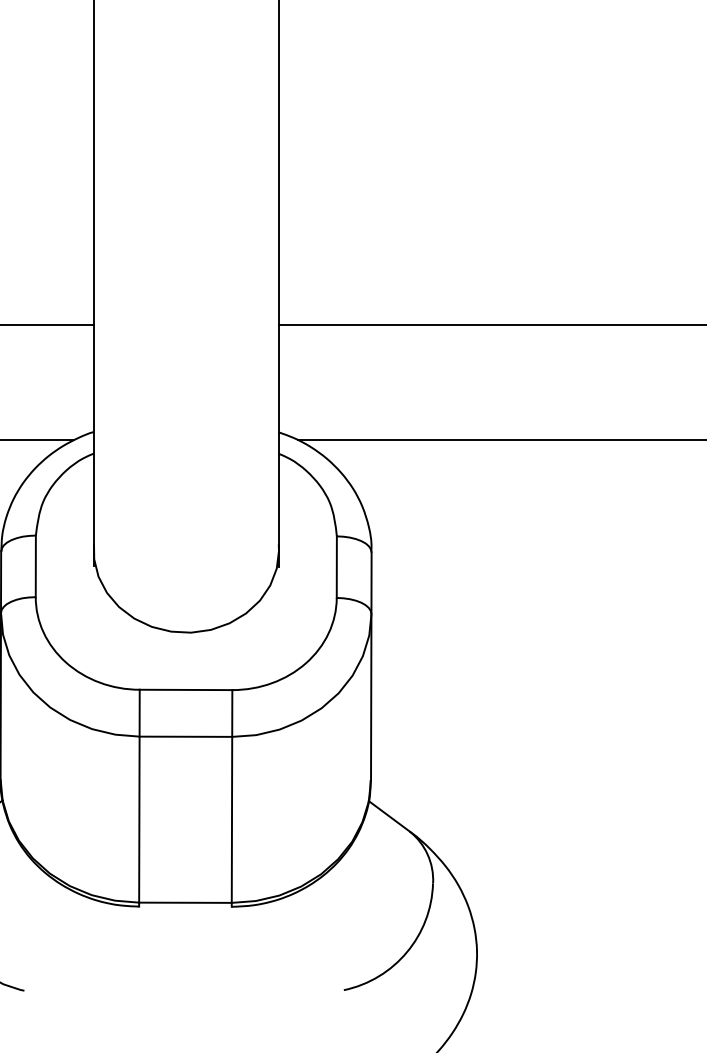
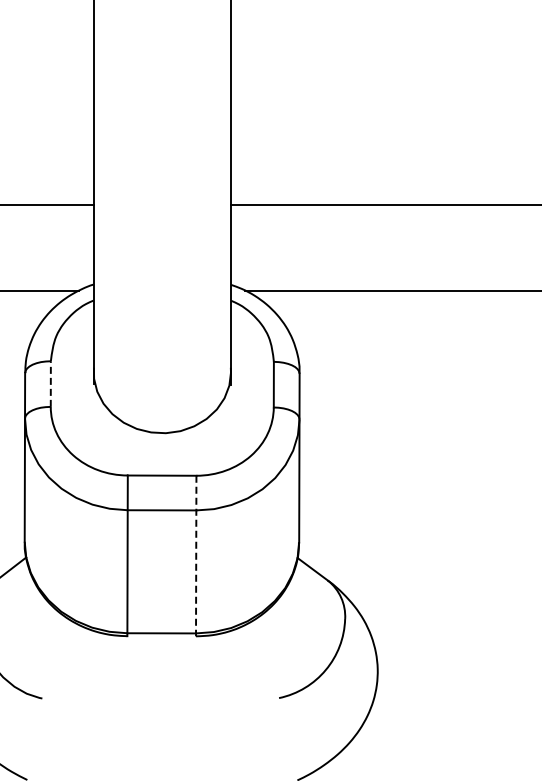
line: (35, 566) -> (50, 384), solid -> dashed
line: (232, 799) -> (196, 556), solid -> dashed

